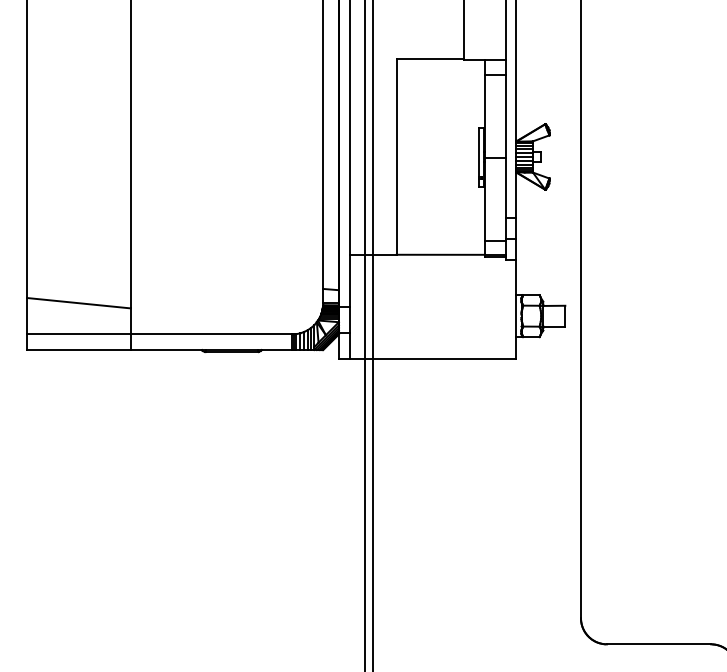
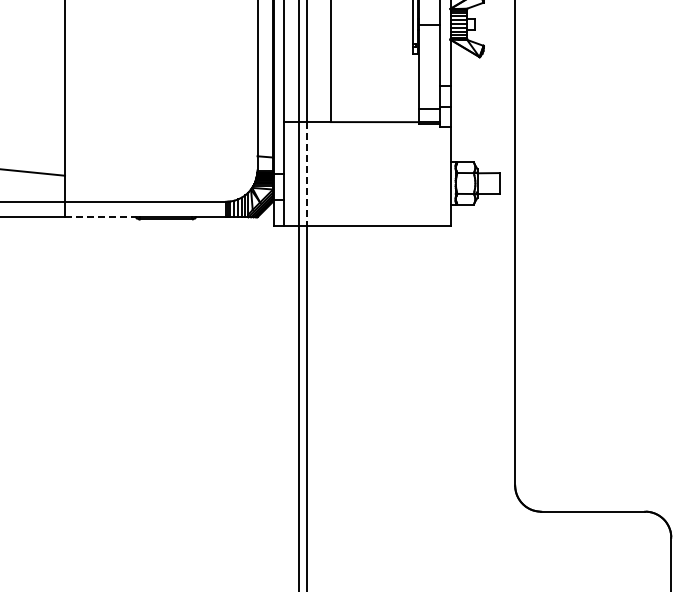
line: (372, 307) -> (306, 174), solid -> dashed
line: (166, 350) -> (100, 217), solid -> dashed

